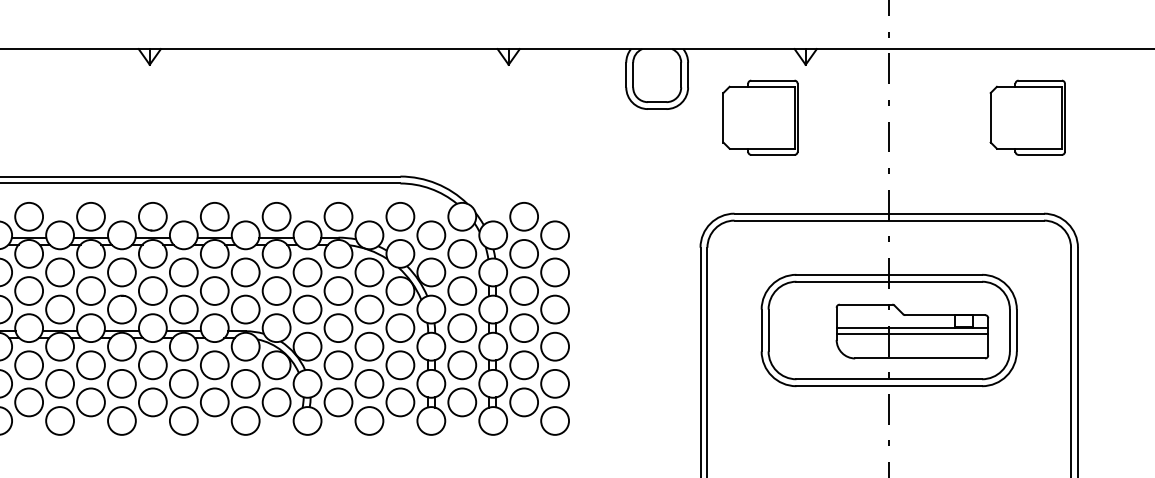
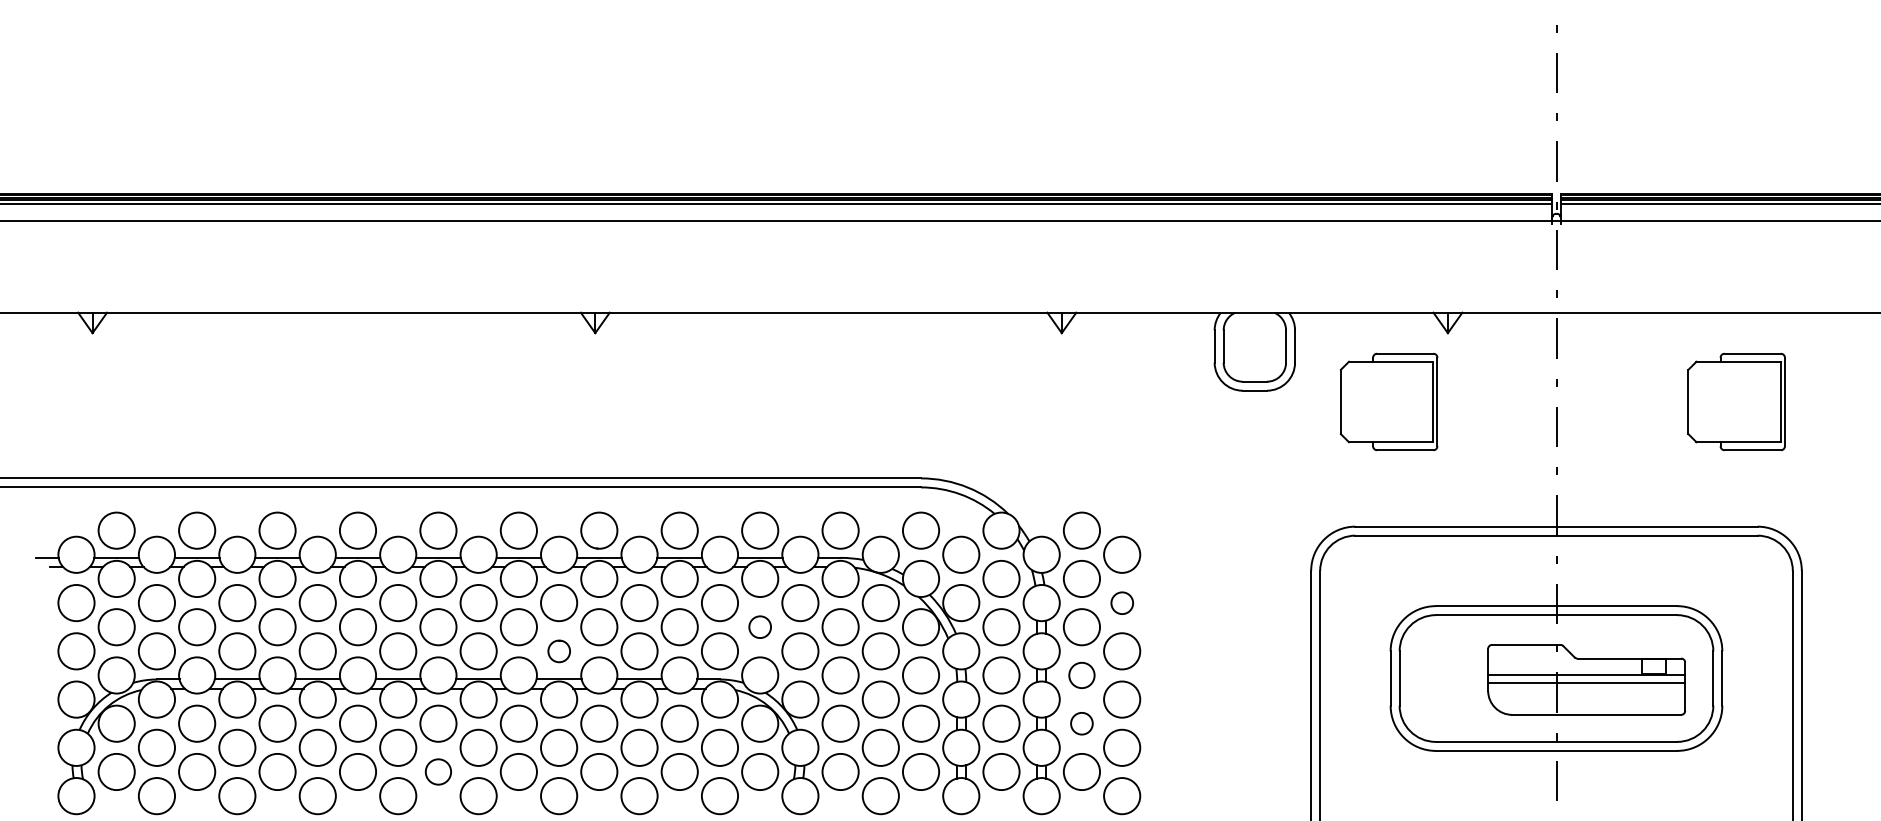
circle: (555, 272) -> (1122, 603), size x0.6
circle: (276, 291) -> (760, 627), size x0.6
circle: (122, 309) -> (559, 651), size x0.6
circle: (523, 328) -> (1081, 675), size x0.7
circle: (523, 365) -> (1081, 723), size x0.6
circle: (29, 402) -> (438, 771), size x0.7

